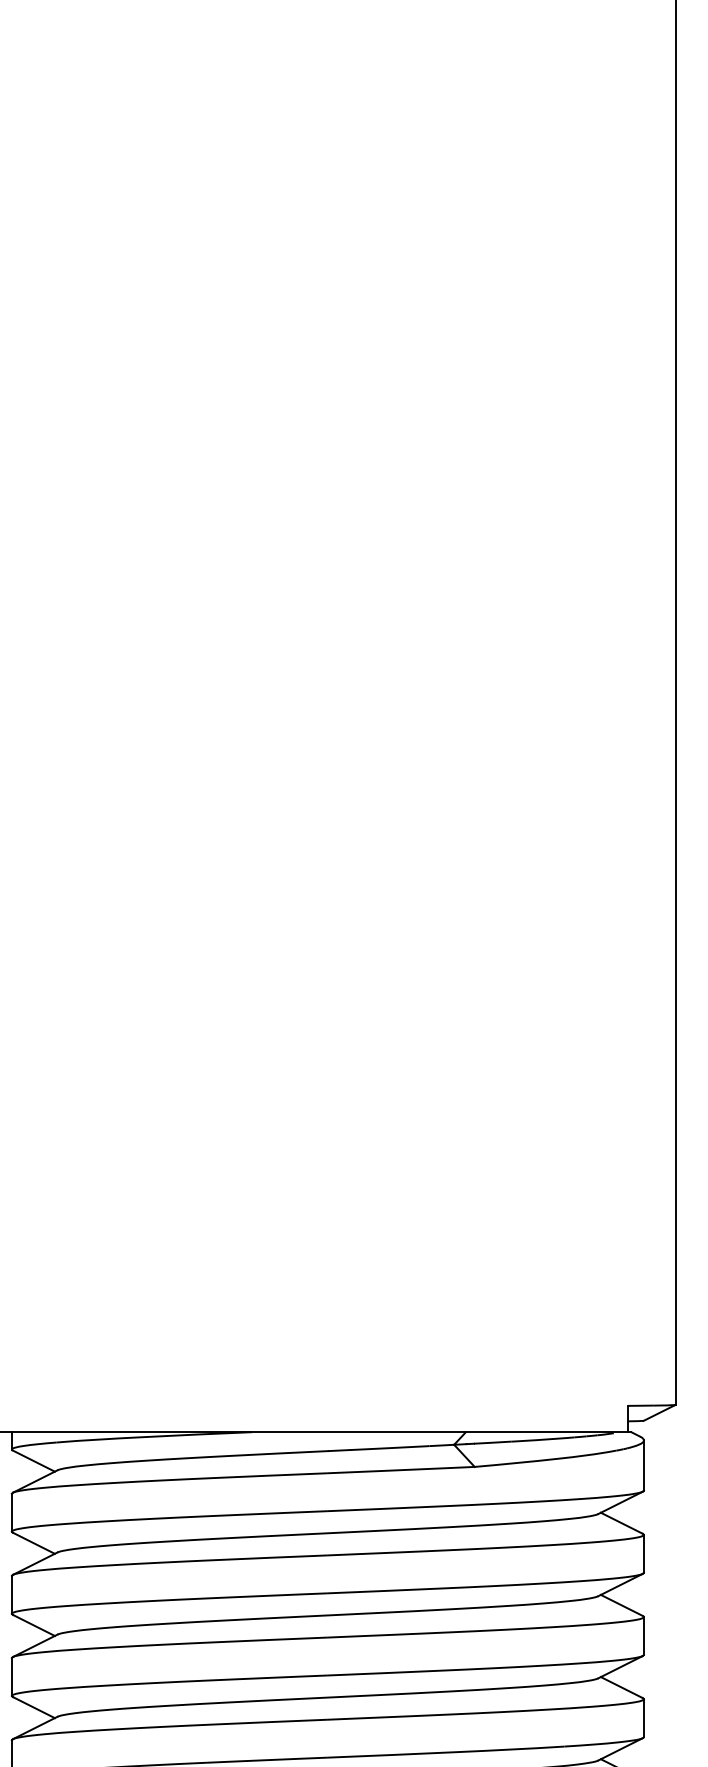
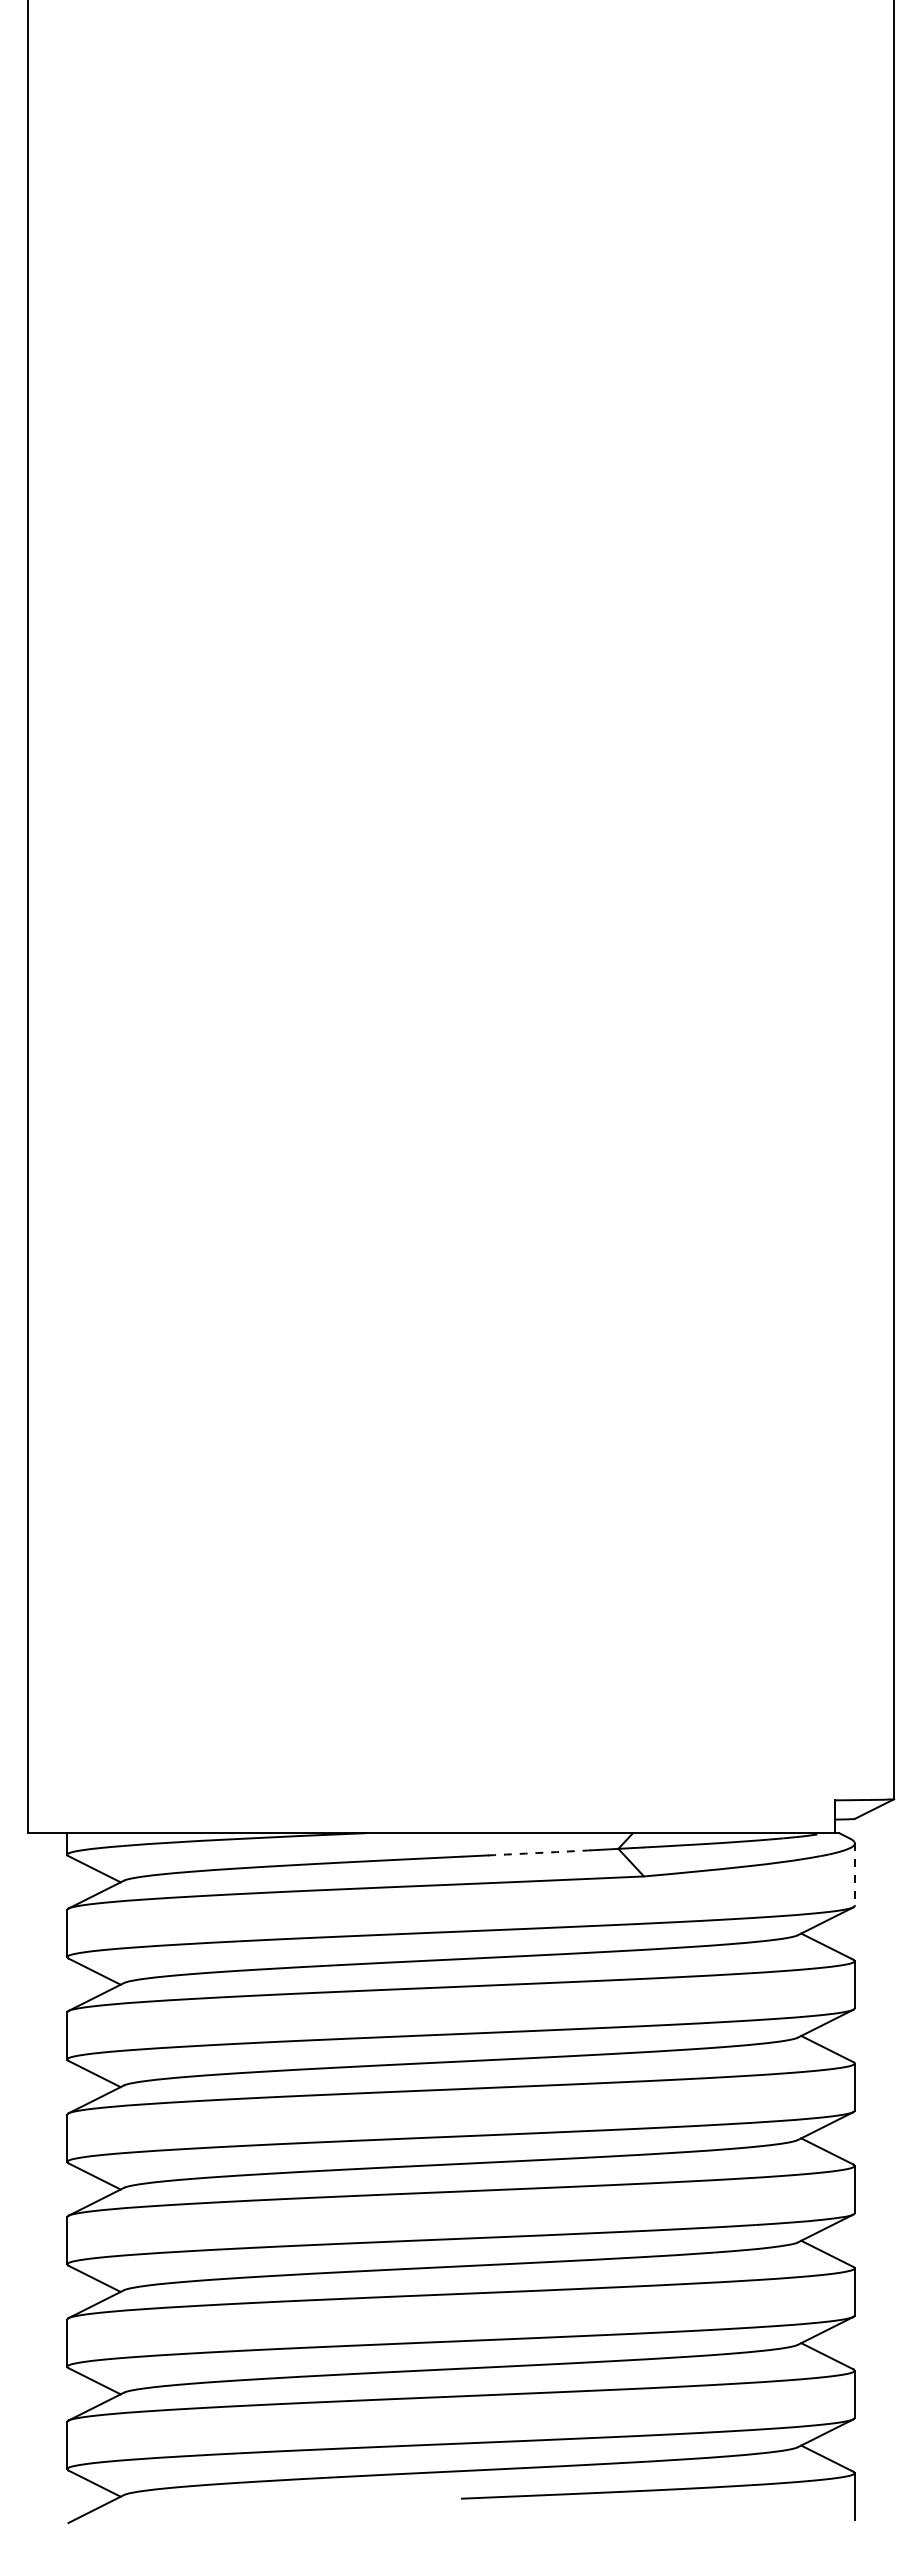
arc: (389, 1448) -> (537, 1853), solid -> dashed
line: (643, 1466) -> (854, 1875), solid -> dashed

